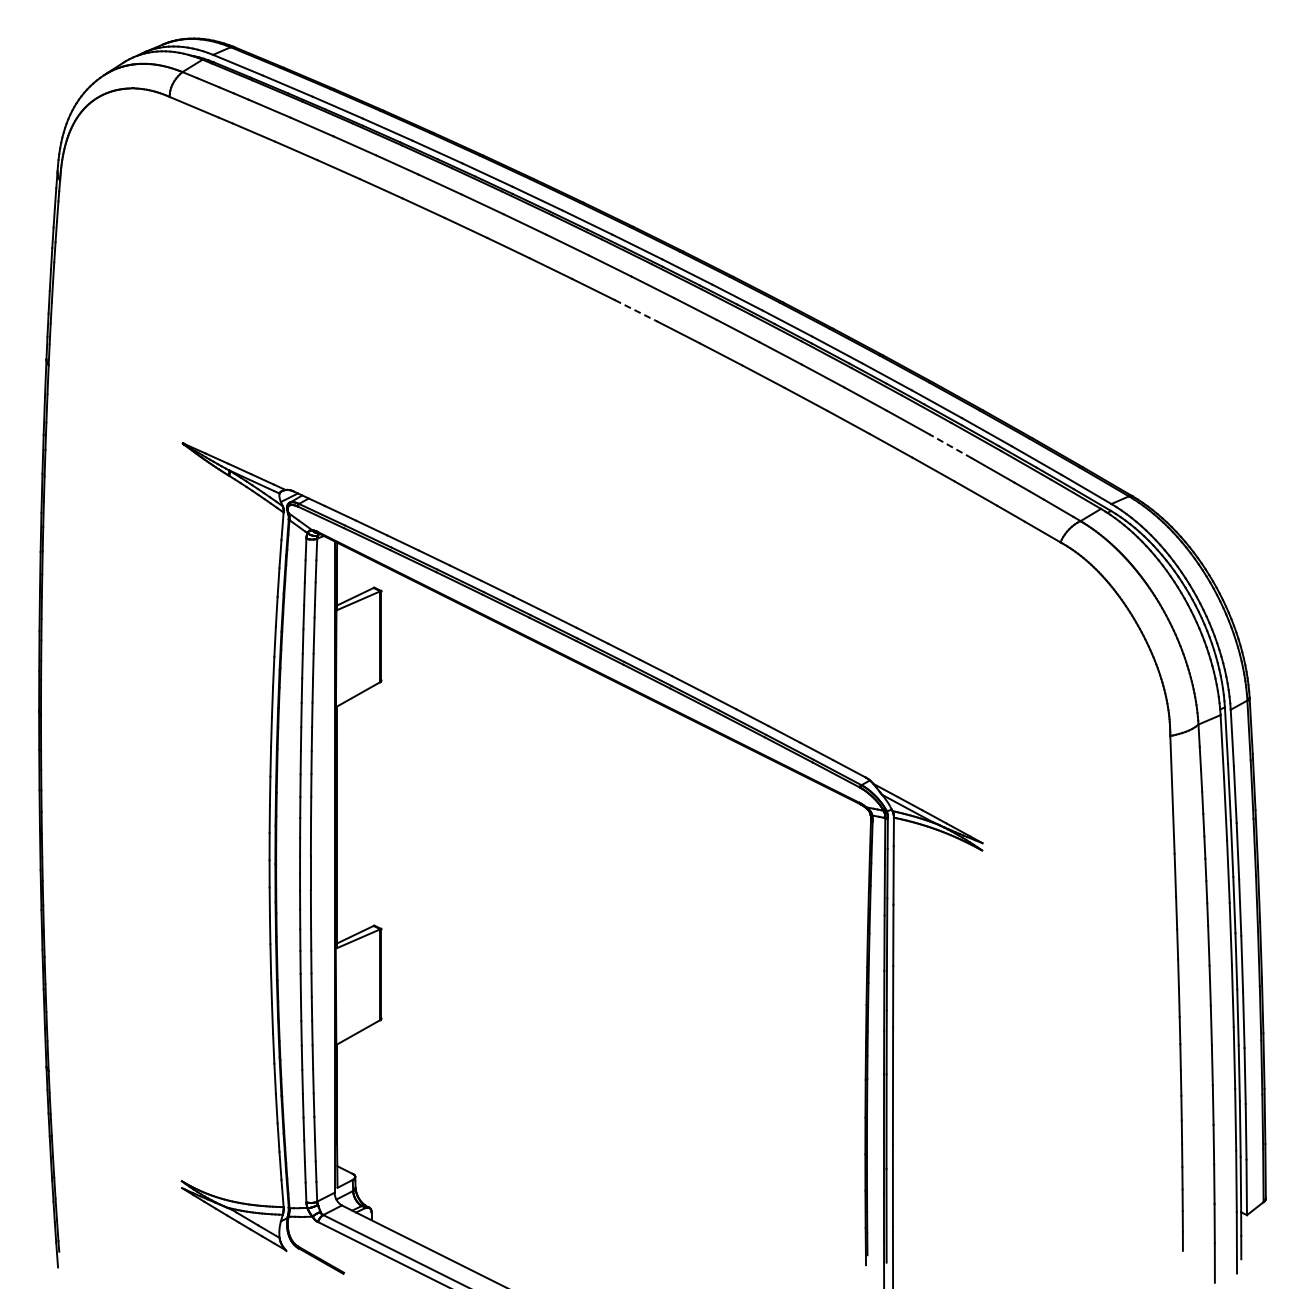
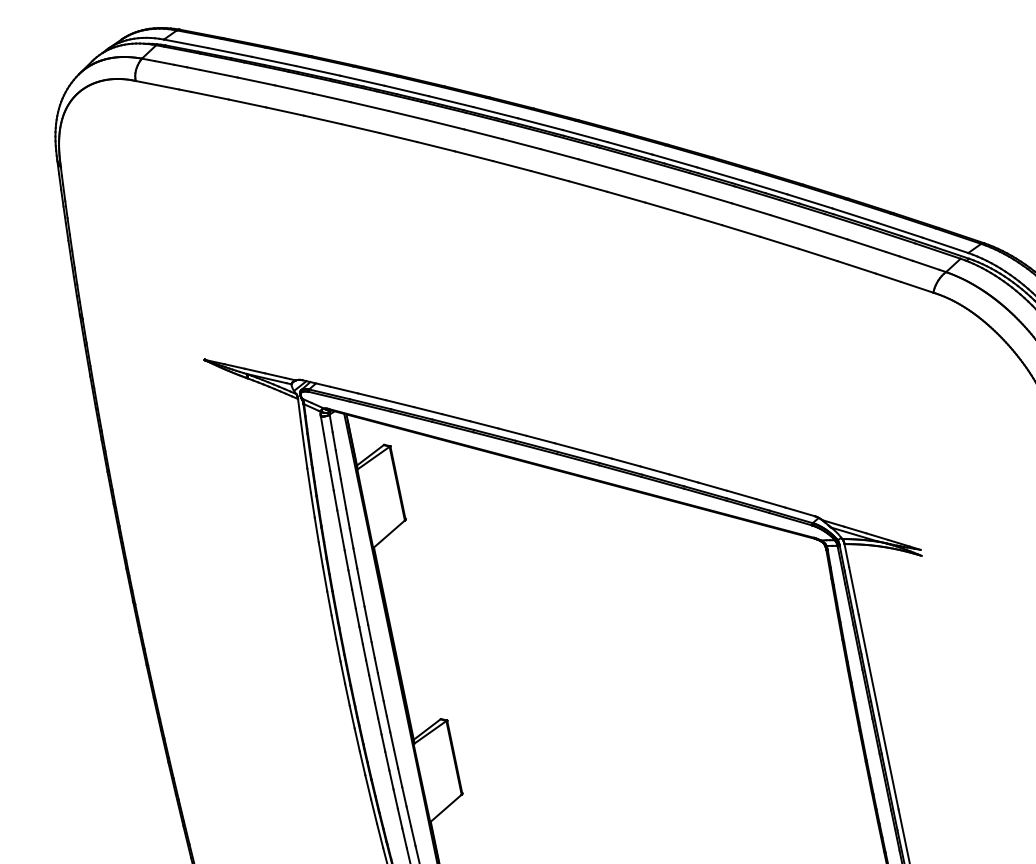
line: (636, 310) -> (550, 175), dashed -> solid
line: (950, 446) -> (828, 233), dashed -> solid

